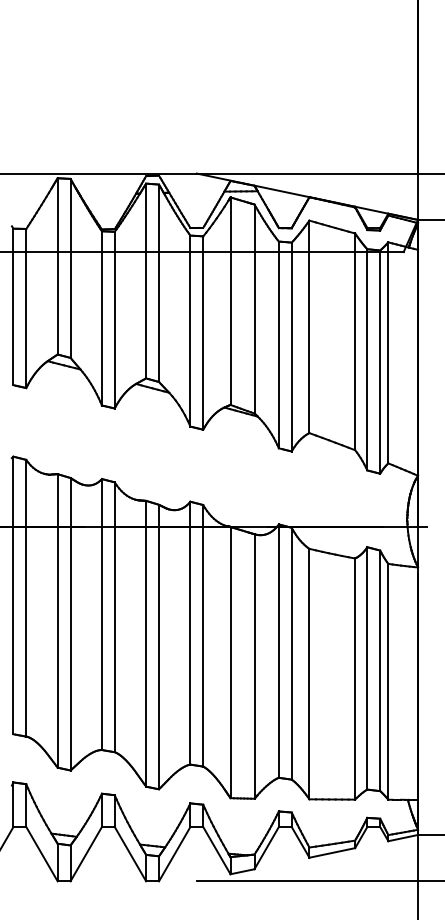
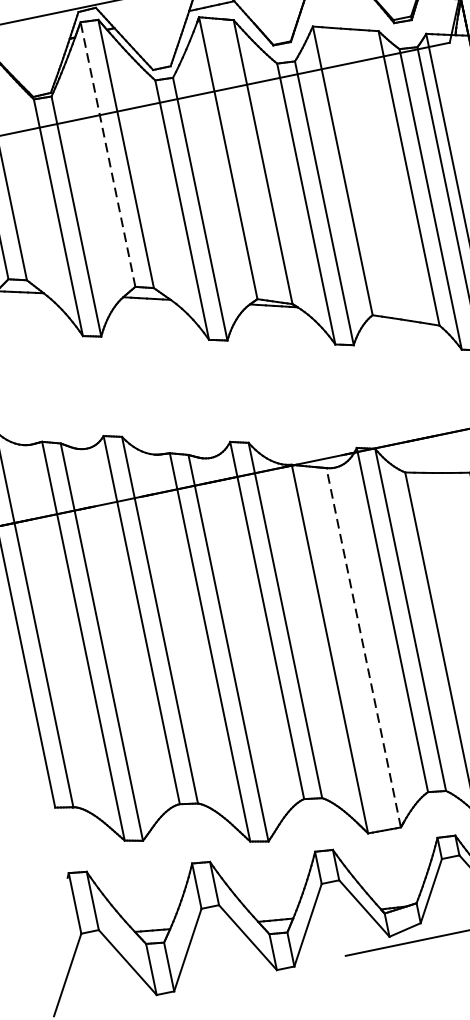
line: (146, 280) -> (108, 153), solid -> dashed
line: (254, 666) -> (363, 647), solid -> dashed

